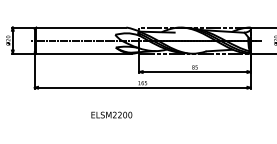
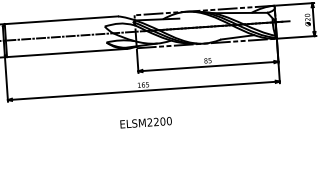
text: (111, 114) -> (145, 122), moved

